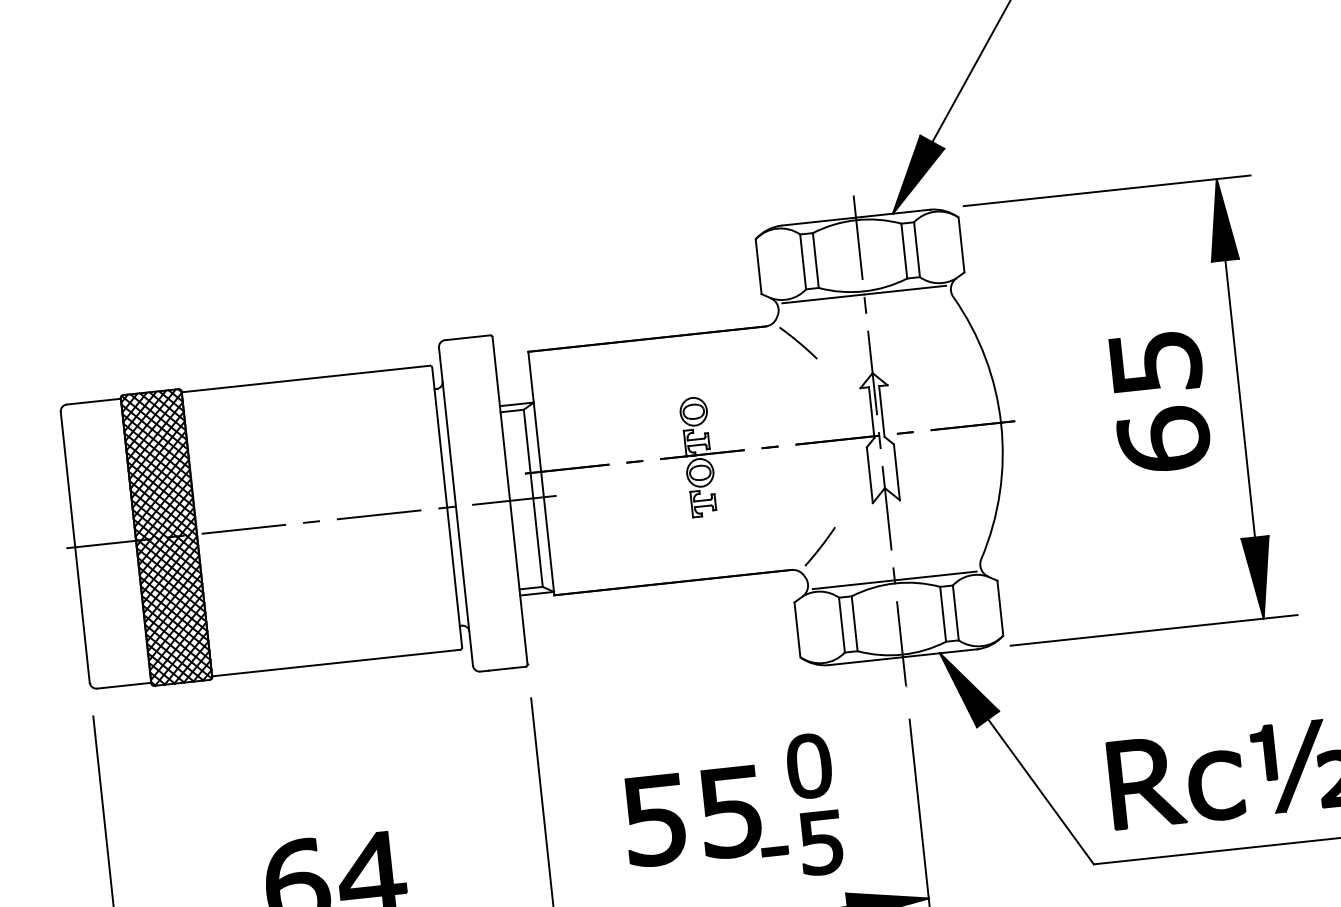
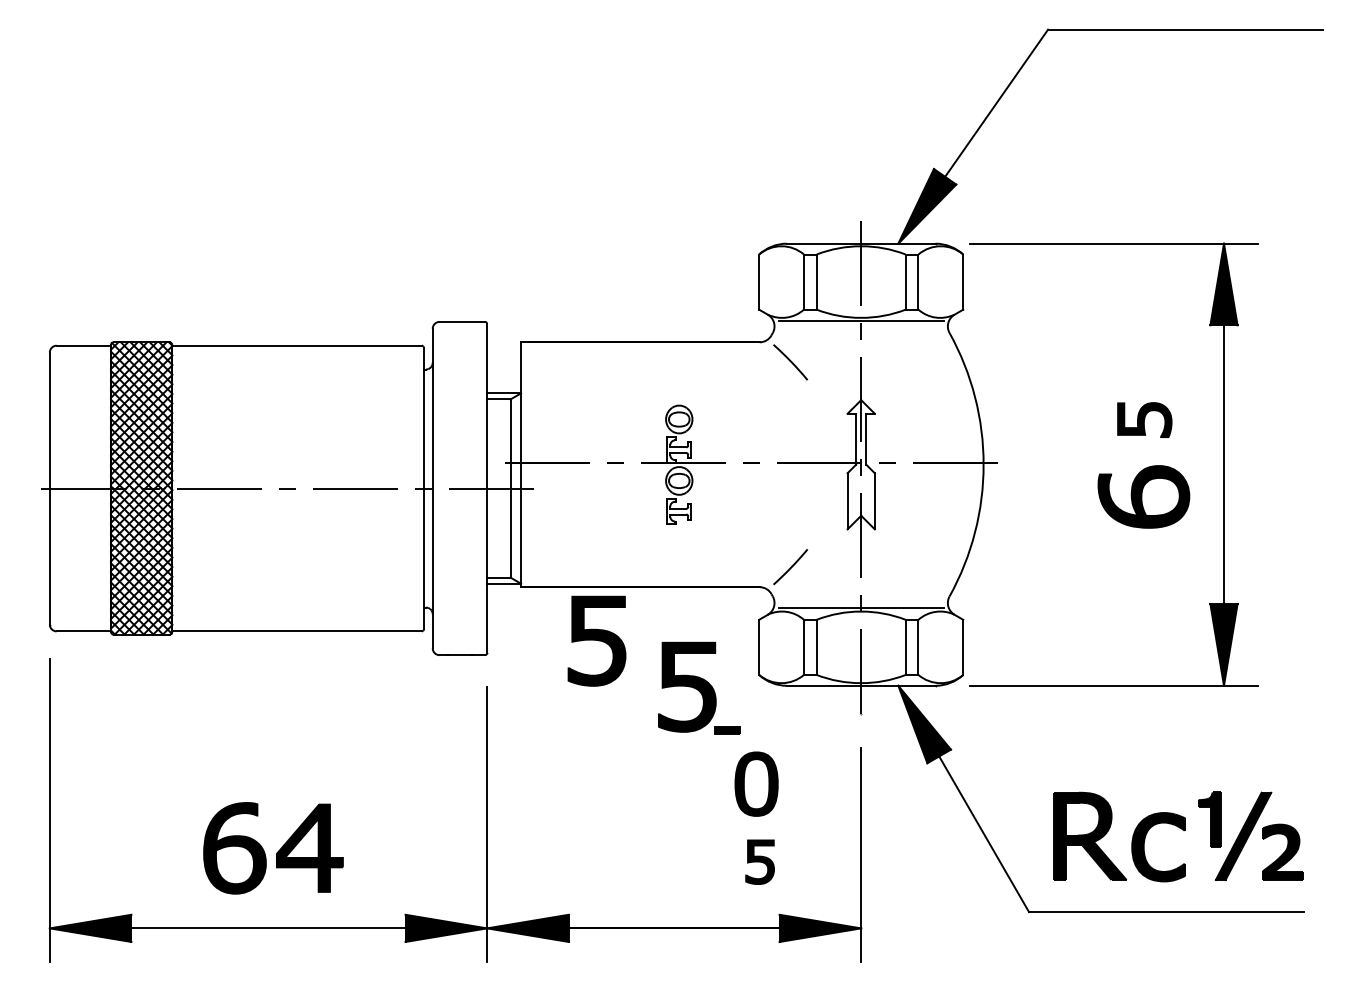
part: (1156, 362) -> (1144, 419), size x0.6
part: (742, 811) -> (699, 687), moved
part: (654, 820) -> (596, 640), moved
part: (820, 843) -> (759, 862), size x0.7

